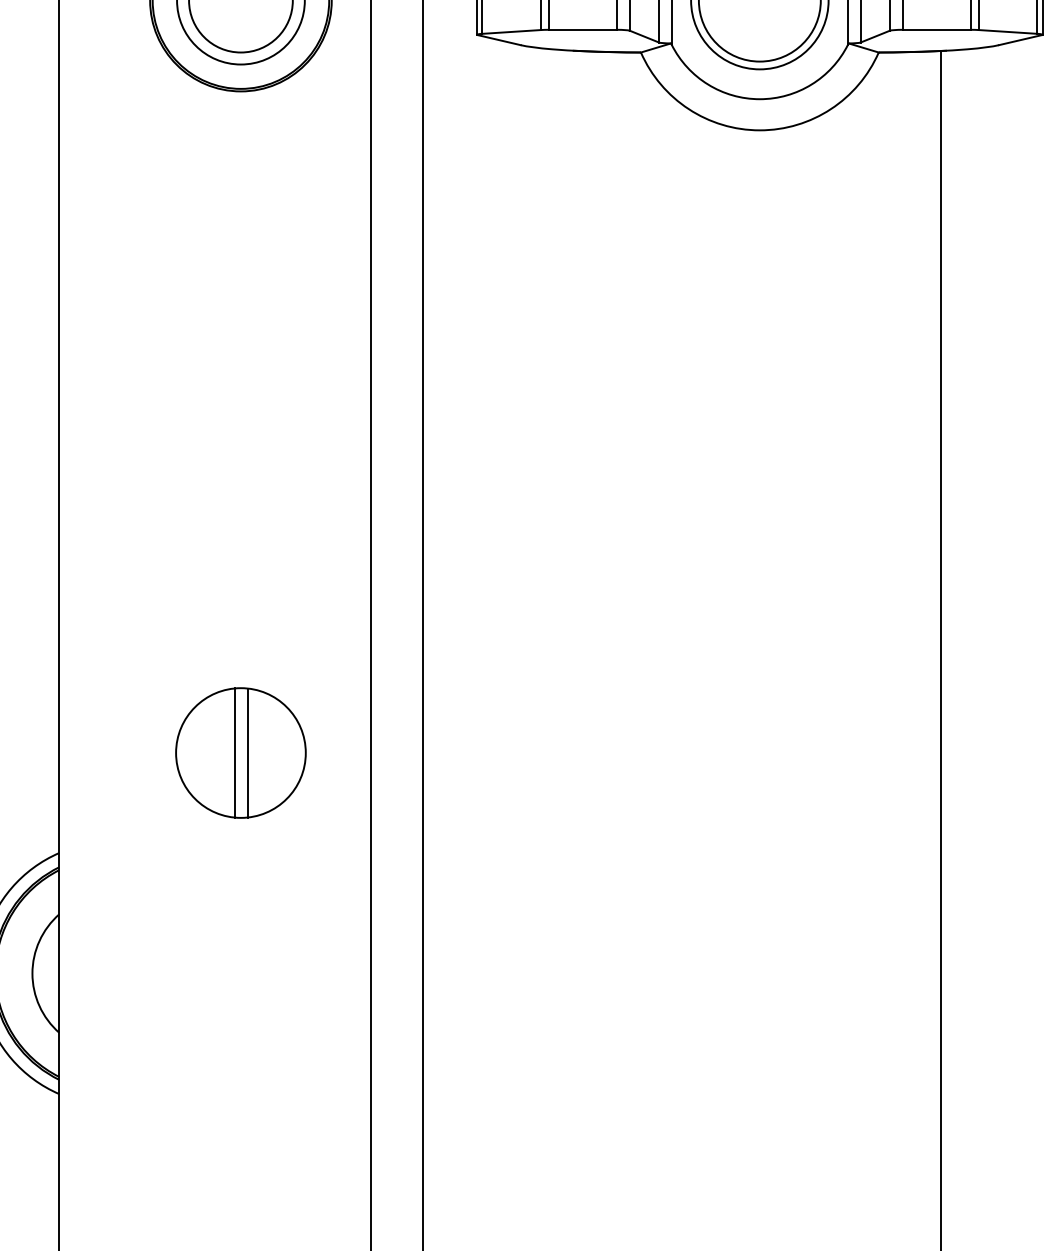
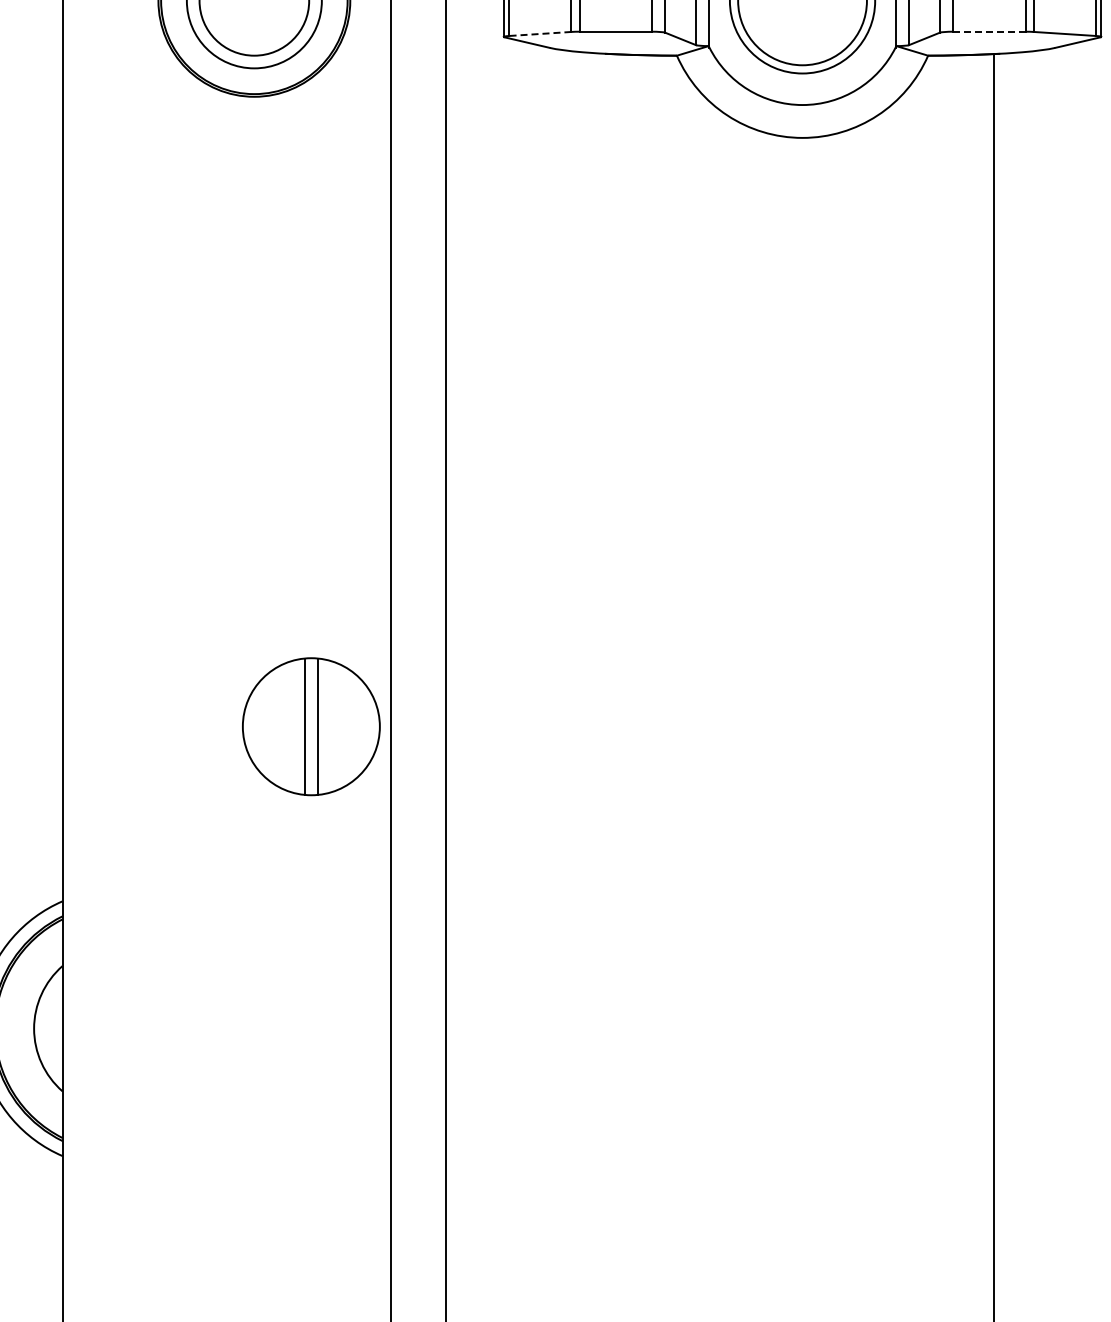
line: (935, 29) -> (988, 31), solid -> dashed
line: (510, 32) -> (539, 34), solid -> dashed
part: (241, 752) -> (311, 726), moved

